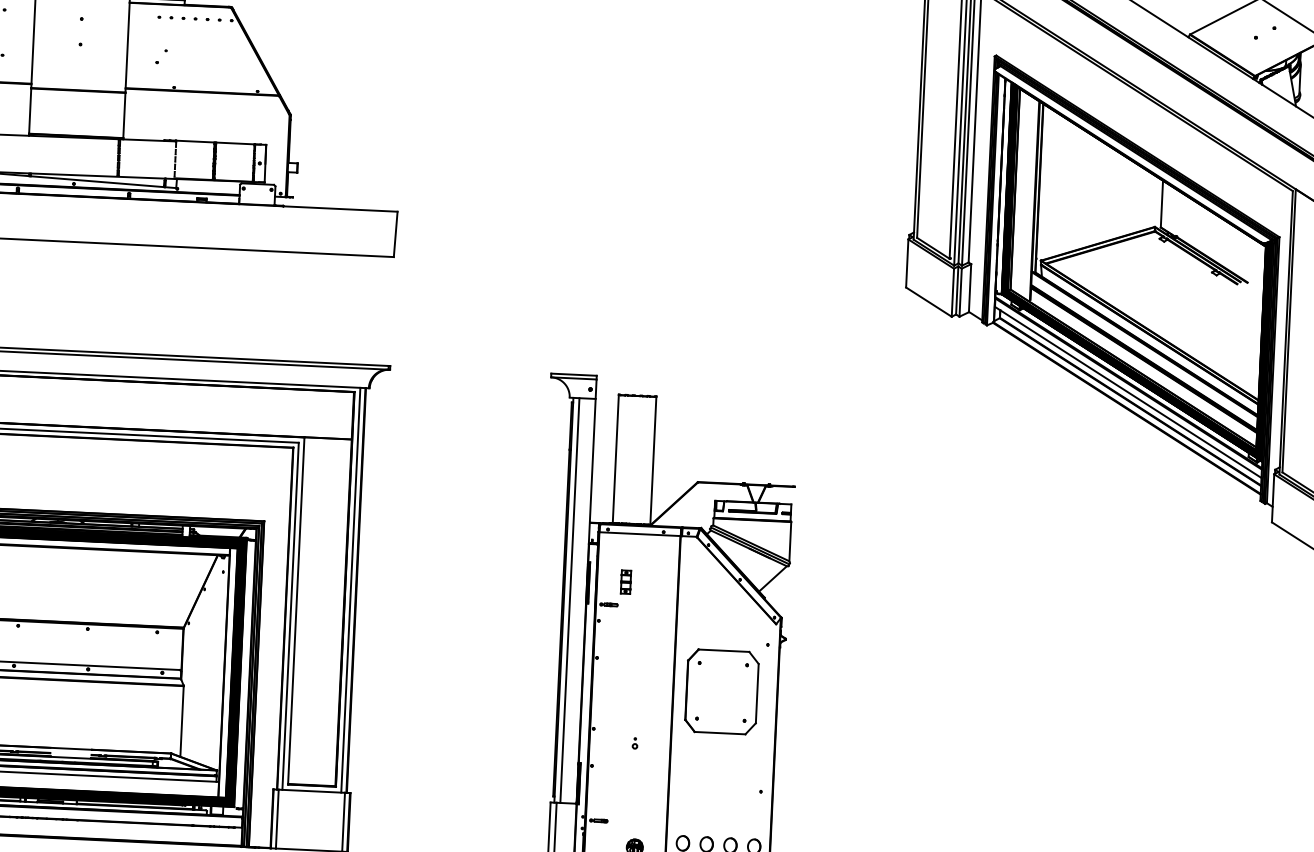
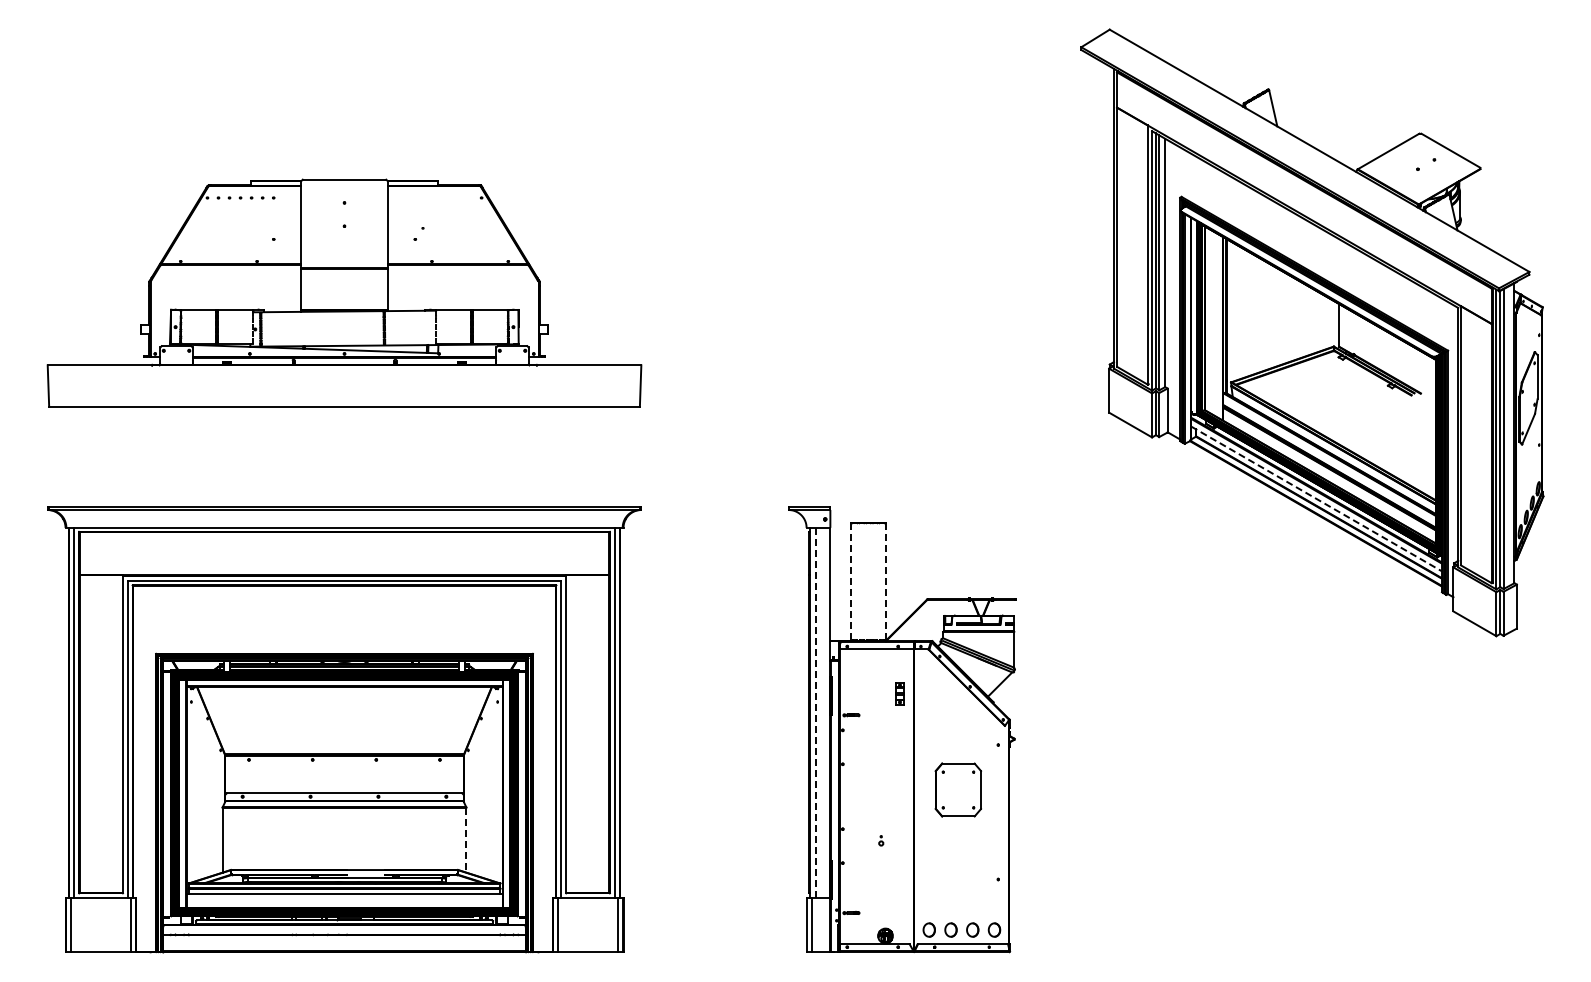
part: (189, 18) -> (442, 197), removed
line: (1128, 391) -> (1316, 498), solid -> dashed
line: (615, 458) -> (851, 581), solid -> dashed
line: (653, 460) -> (885, 581), solid -> dashed
part: (625, 581) -> (899, 693), moved
line: (569, 600) -> (815, 713), solid -> dashed
part: (722, 691) -> (958, 789), size x0.7
line: (182, 721) -> (466, 840), solid -> dashed

